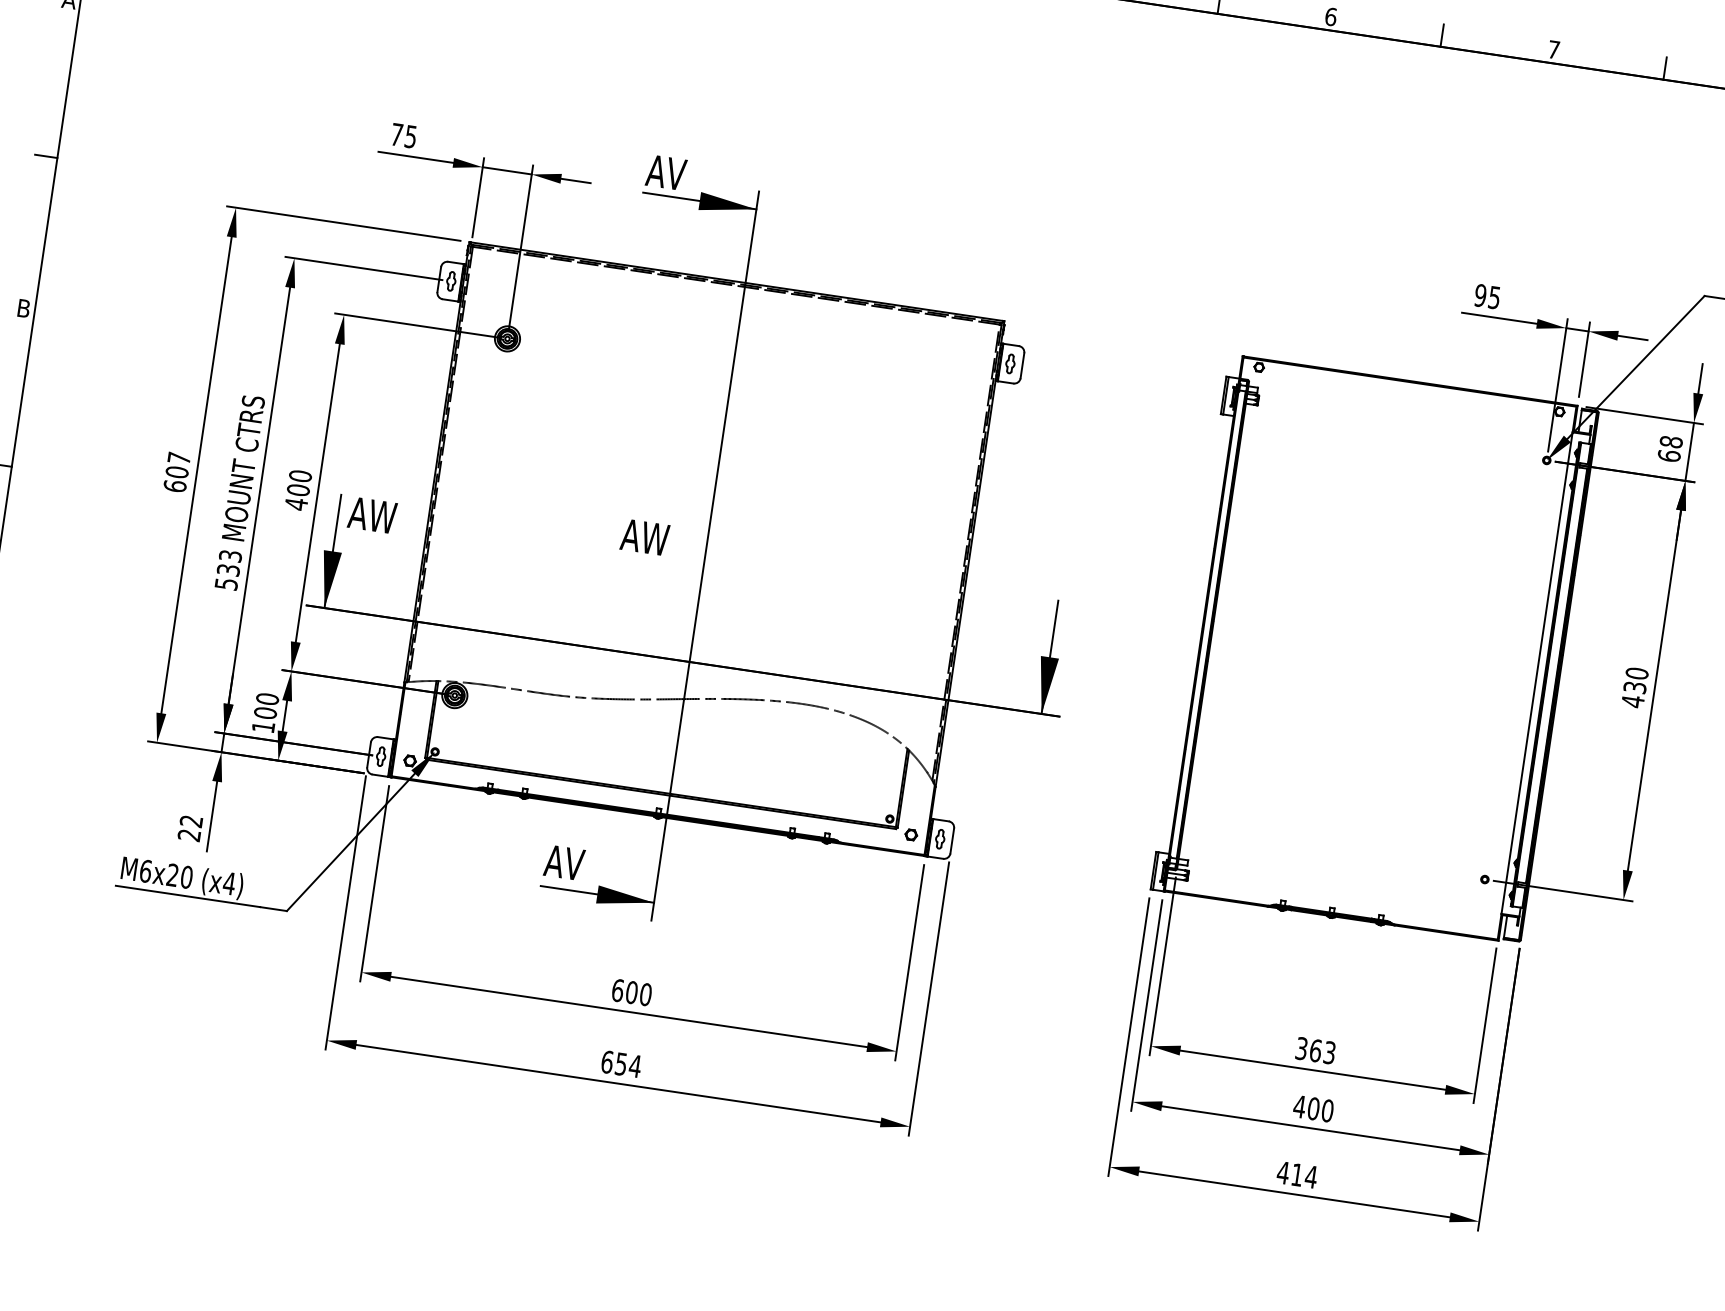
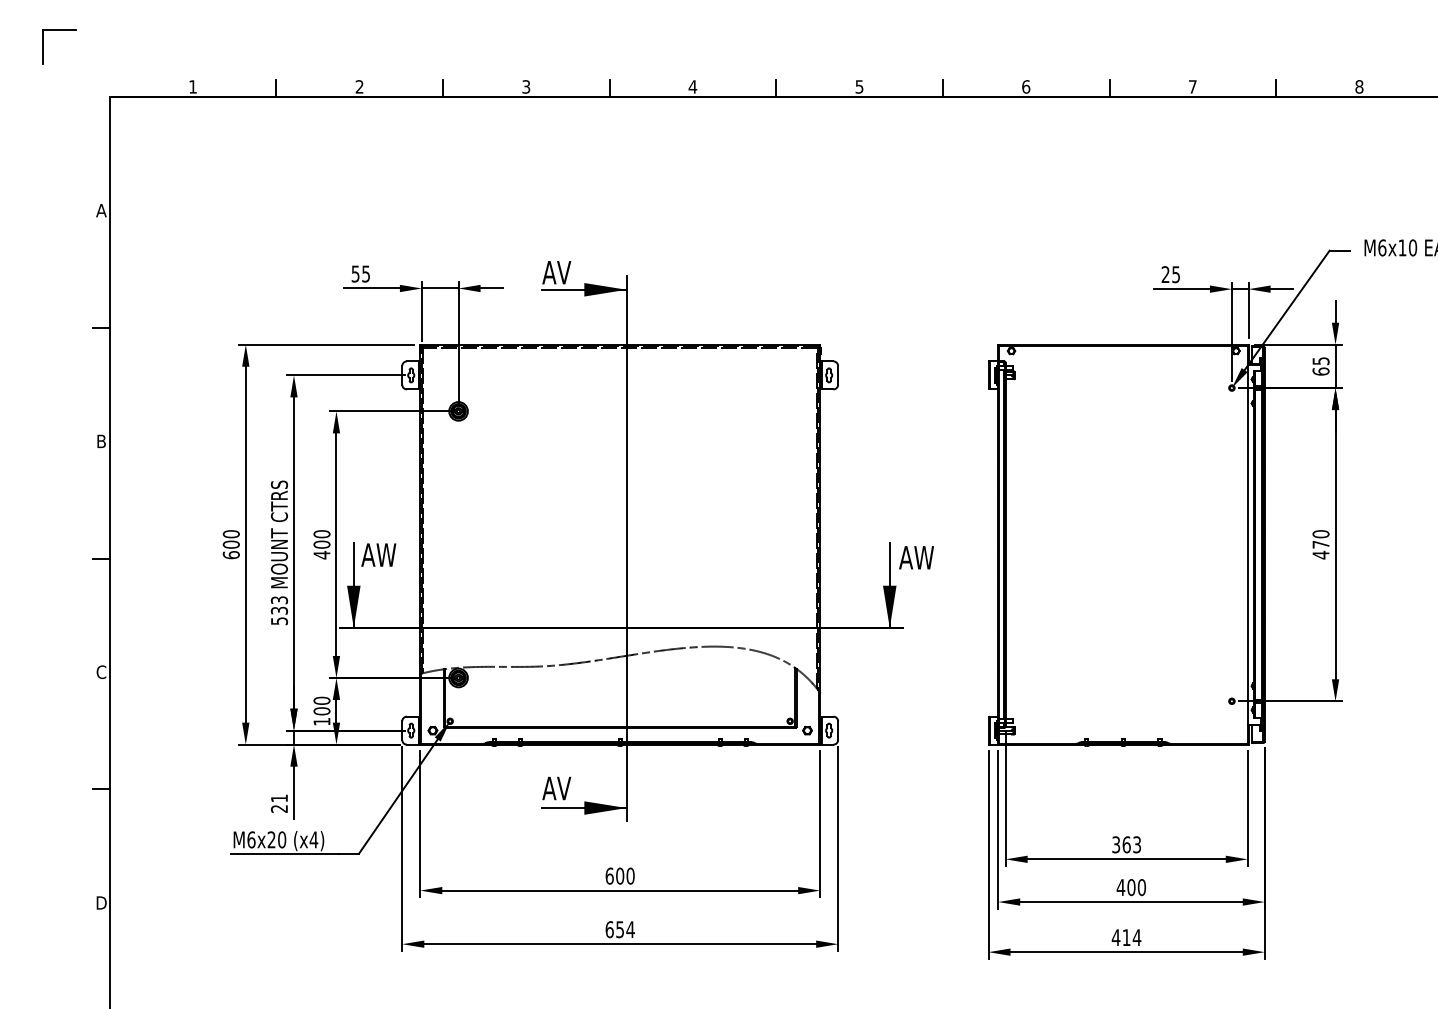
text: (396, 134) -> (355, 273), 75 -> 55
text: (1480, 295) -> (1165, 274), 95 -> 25
text: (1670, 442) -> (1320, 361), 68 -> 65
text: (178, 458) -> (230, 534), 607 -> 600
text: (644, 537) -> (916, 557), moved
text: (1634, 687) -> (1320, 544), 430 -> 470
text: (190, 821) -> (278, 798), 22 -> 21

